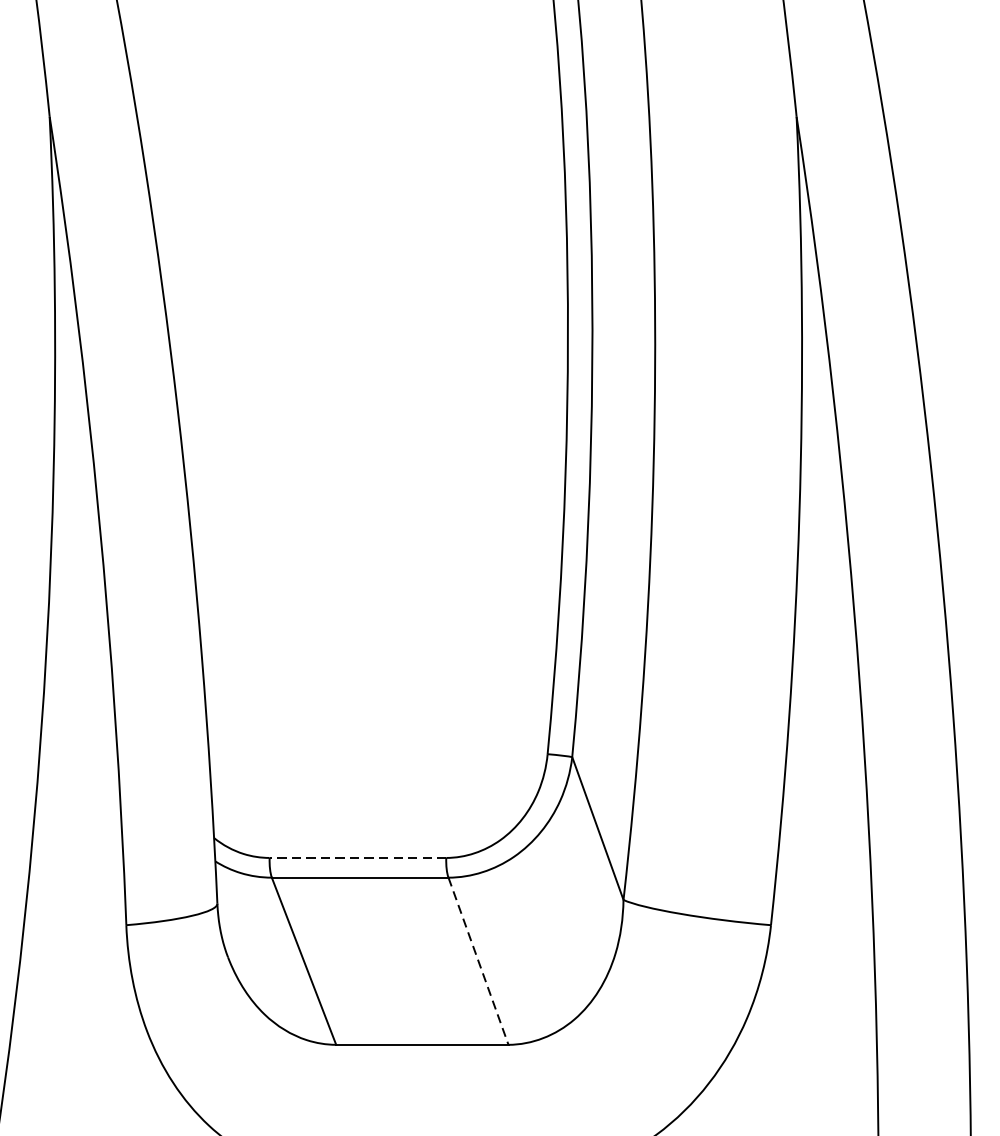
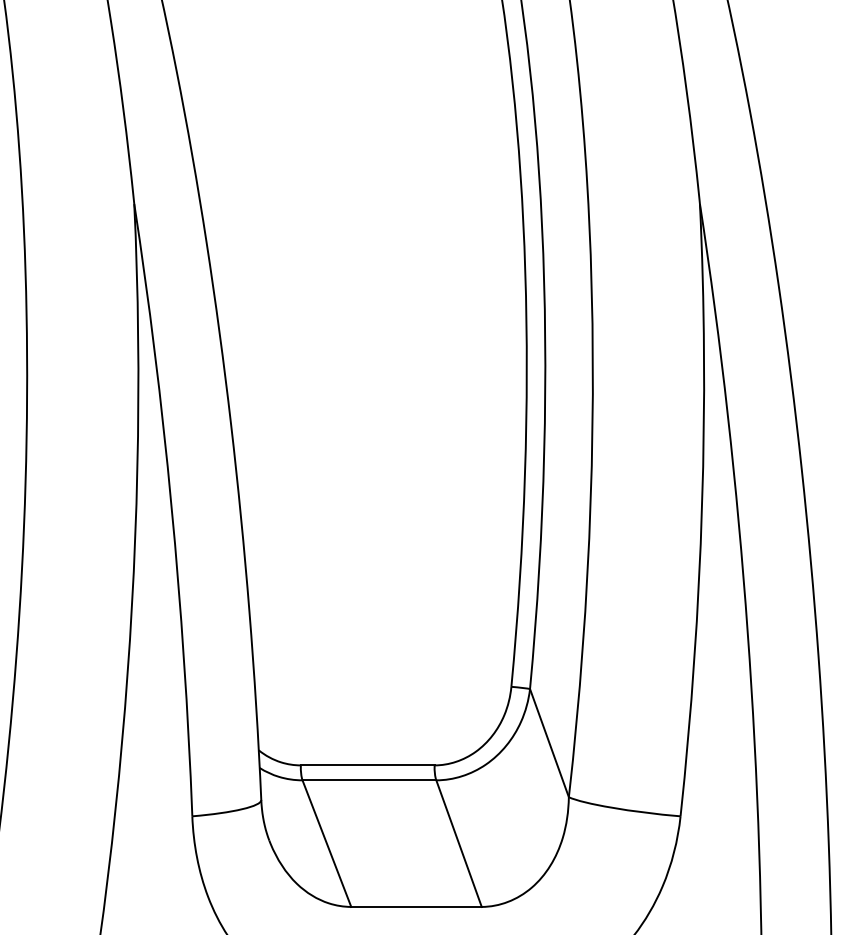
line: (357, 858) -> (367, 765), dashed -> solid
line: (479, 962) -> (459, 844), dashed -> solid

